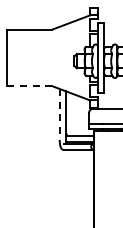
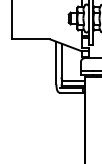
line: (29, 86) -> (31, 39), dashed -> solid
line: (59, 114) -> (56, 63), dashed -> solid

